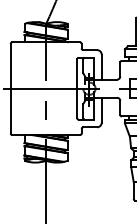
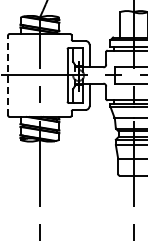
line: (11, 88) -> (8, 75), solid -> dashed

